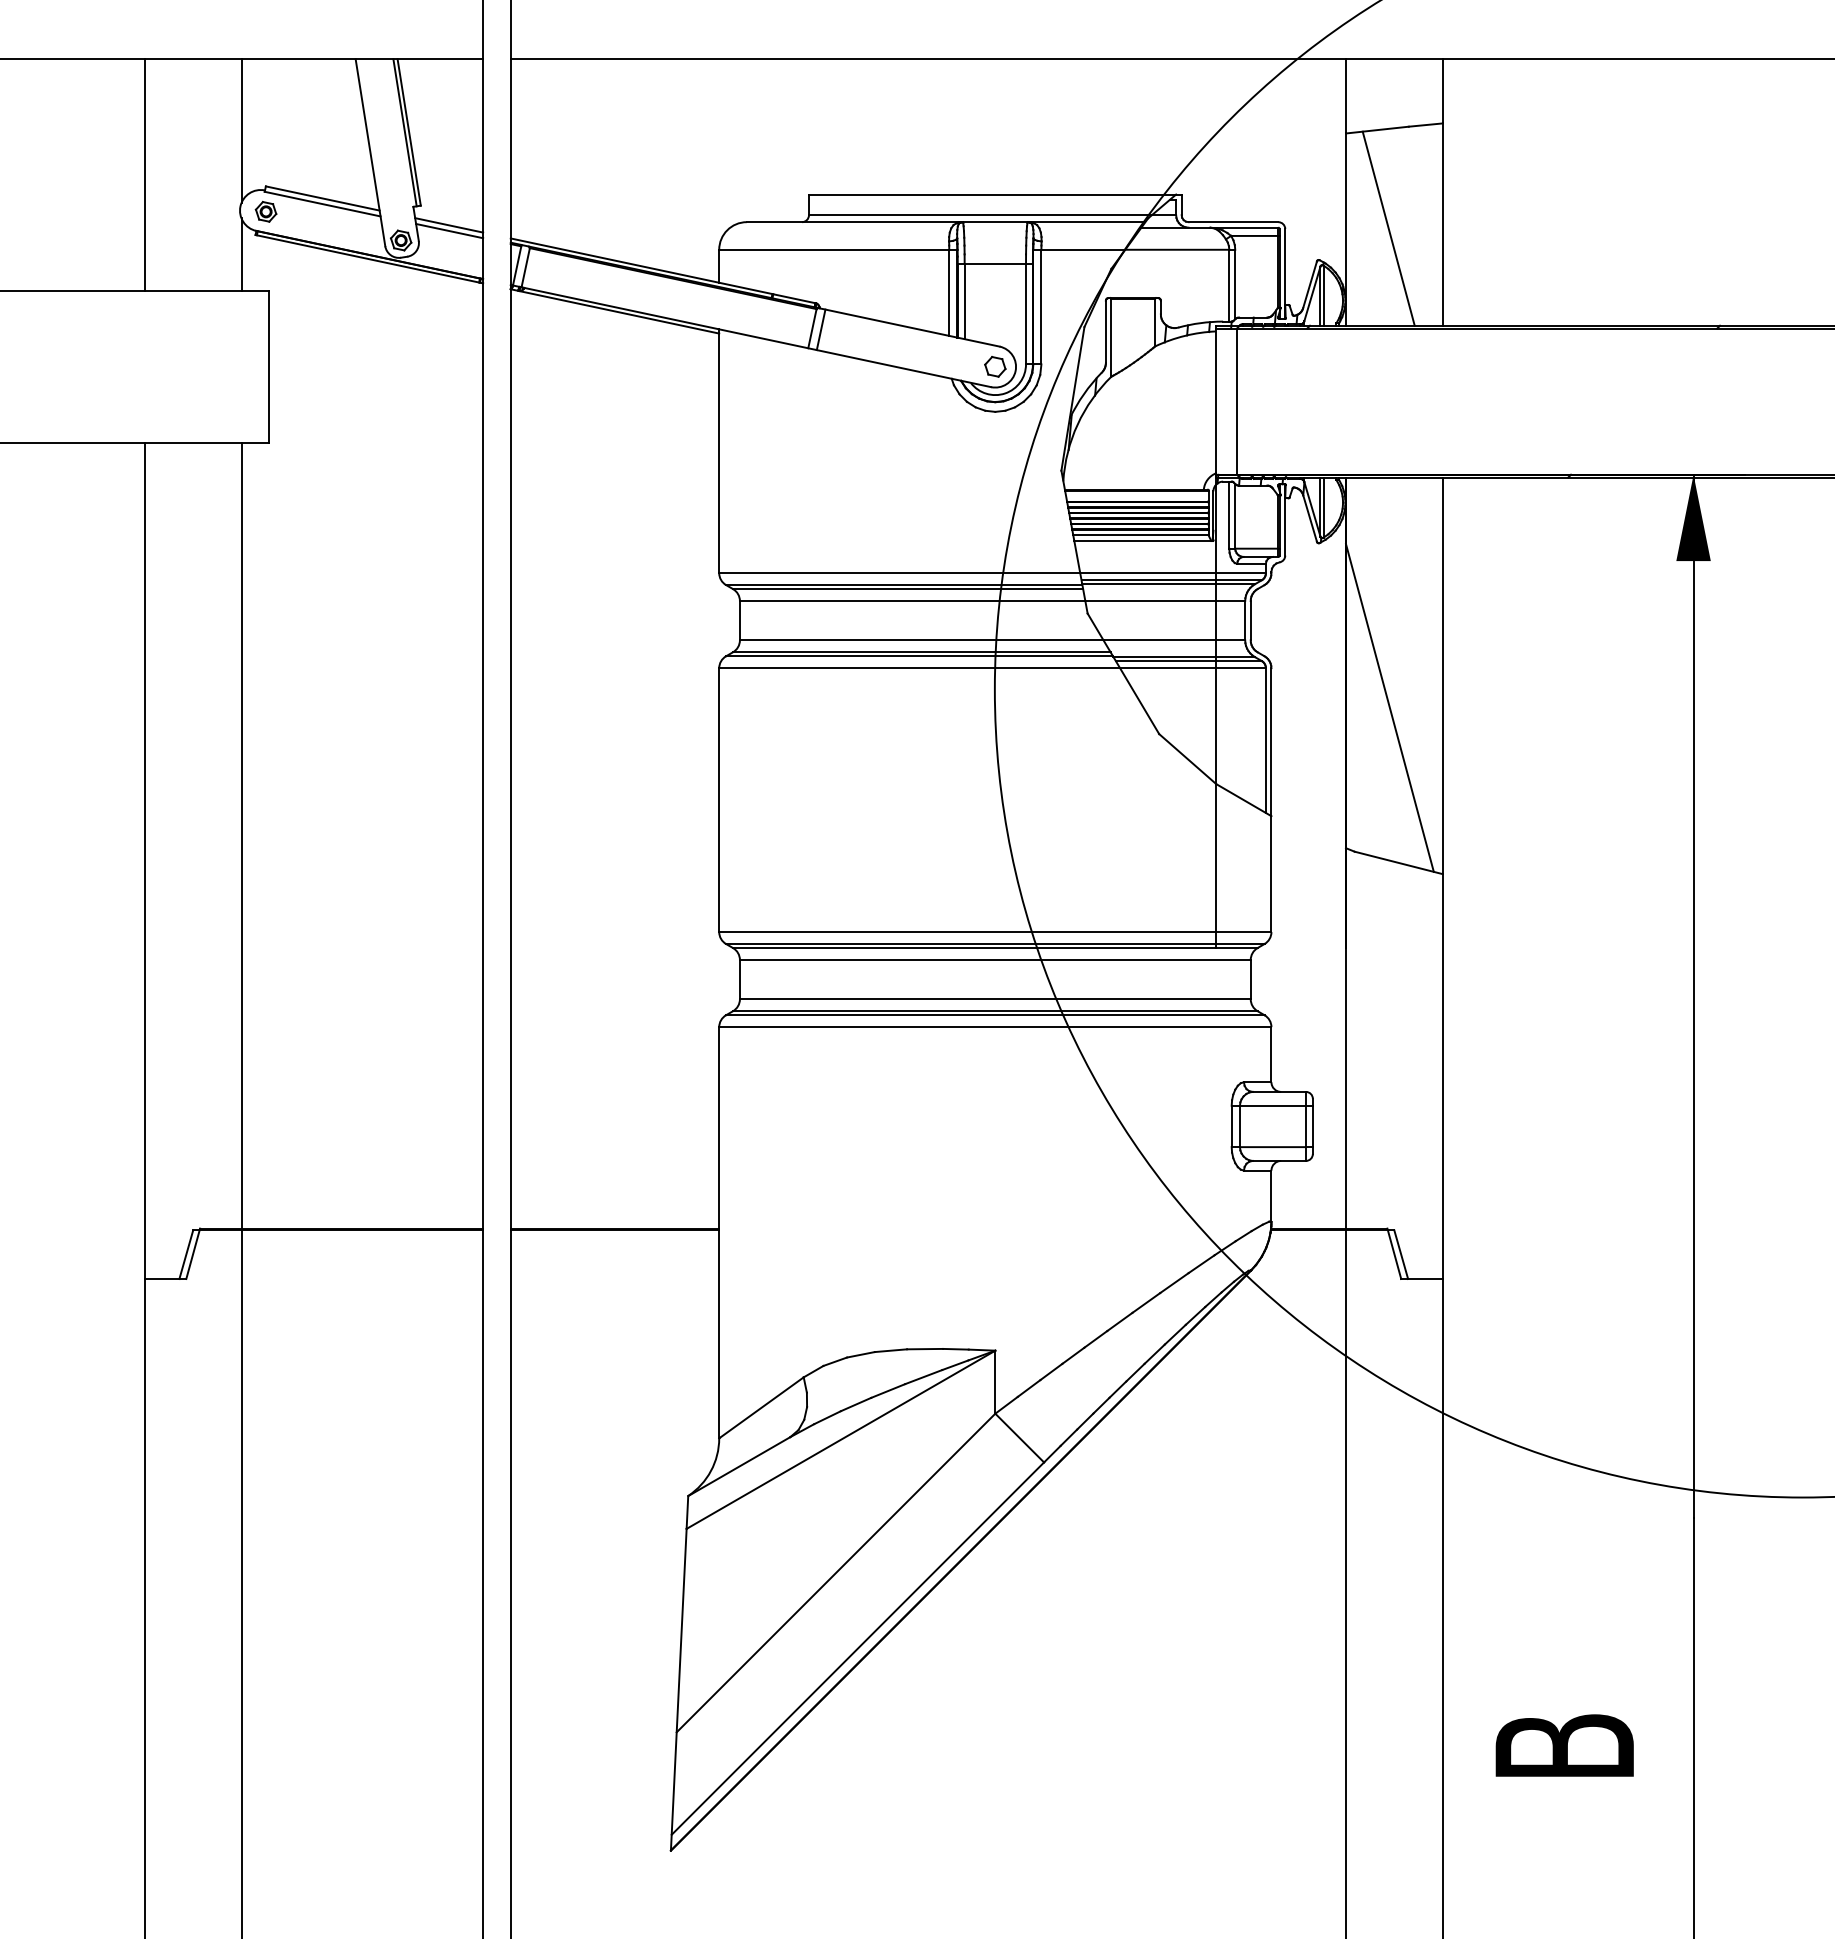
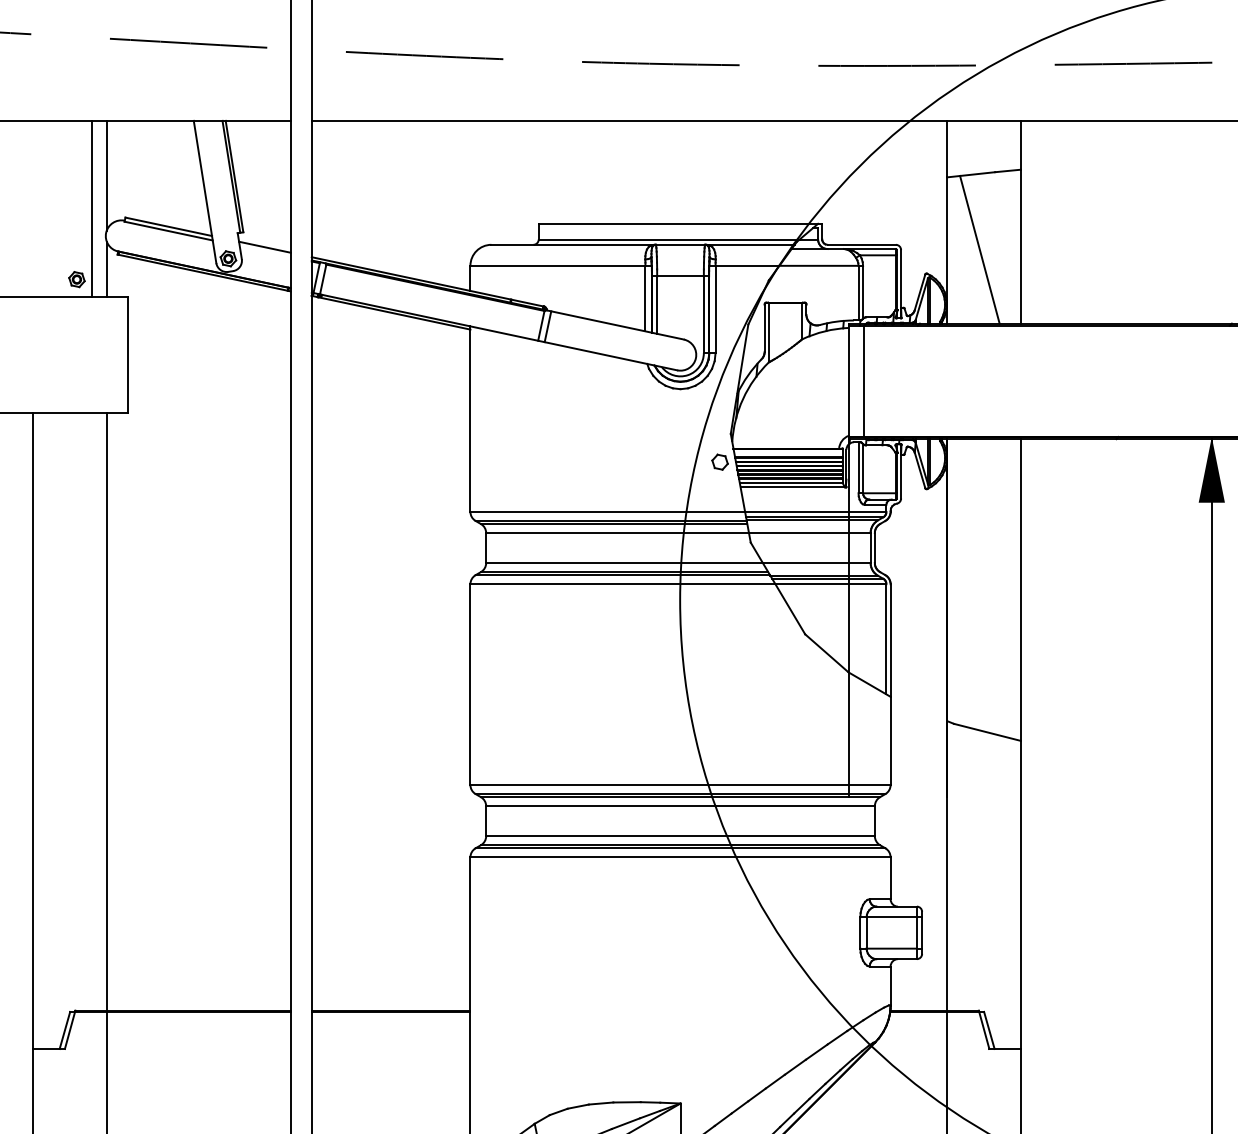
line: (144, 175) -> (91, 209), moved
part: (265, 211) -> (76, 279), moved
line: (449, 230) -> (265, 251), removed
part: (995, 366) -> (720, 461), moved
line: (1389, 707) -> (980, 614), removed

